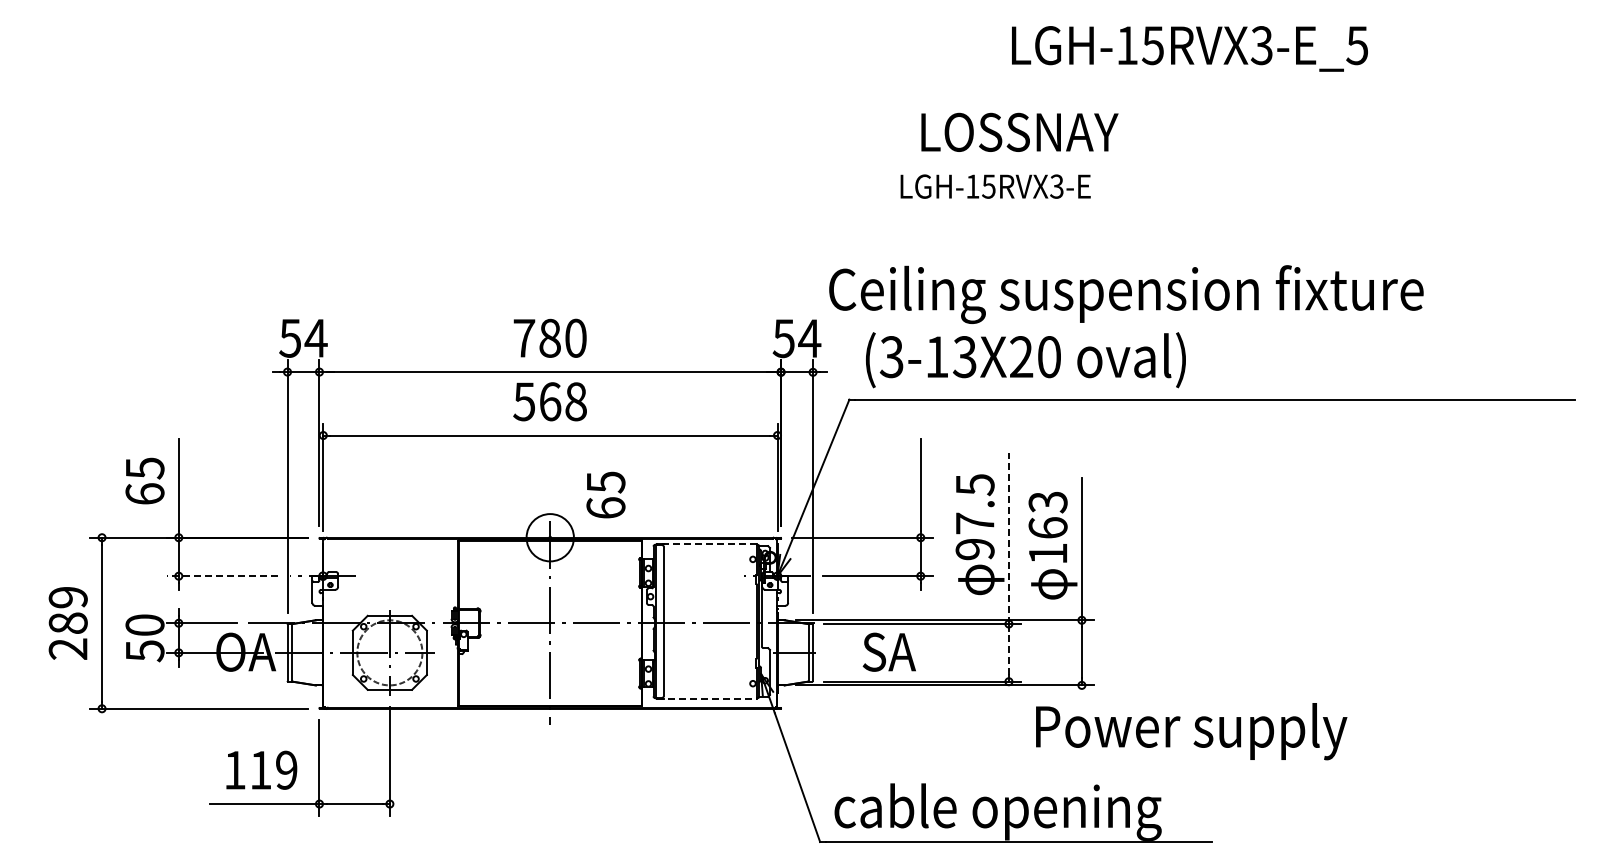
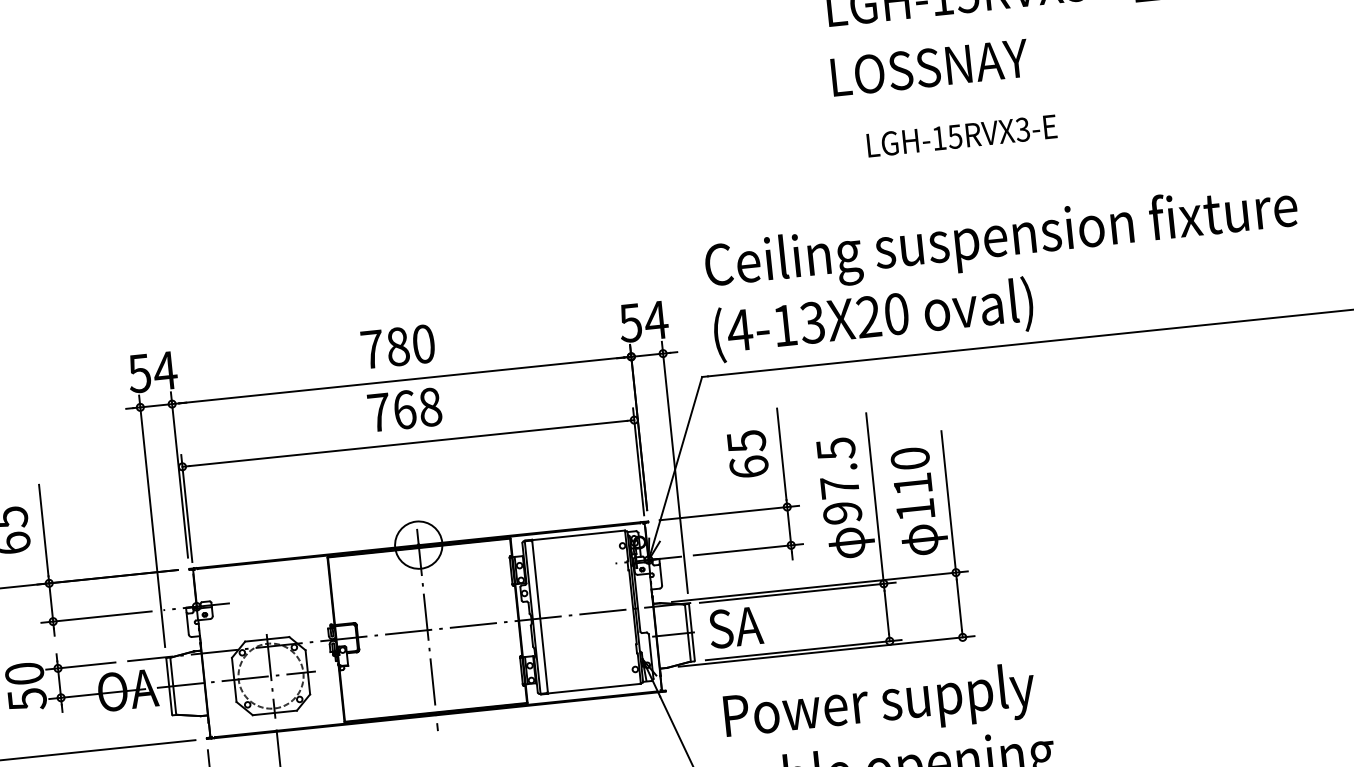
text: (1019, 131) -> (929, 66), moved
text: (995, 186) -> (961, 135), moved
text: (1126, 294) -> (1001, 240), moved
text: (891, 357) -> (739, 330), (3-13X20 -> (4-13X20
text: (524, 401) -> (379, 412), 568 -> 768
text: (605, 494) -> (747, 453), moved
text: (1047, 514) -> (910, 470), 163 -> 110
line: (1008, 538) -> (874, 498), dashed -> solid
line: (706, 544) -> (574, 535), dashed -> solid
line: (221, 576) -> (95, 617), dashed -> solid
text: (888, 651) -> (735, 626), moved
line: (1008, 652) -> (886, 612), dashed -> solid
line: (707, 698) -> (591, 688), dashed -> solid
text: (1191, 731) -> (879, 705), moved

